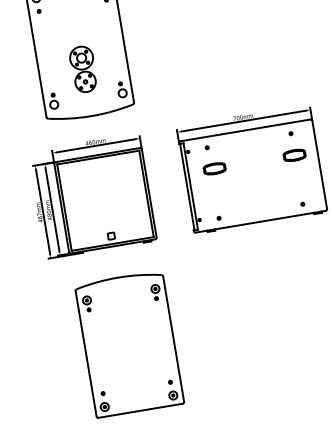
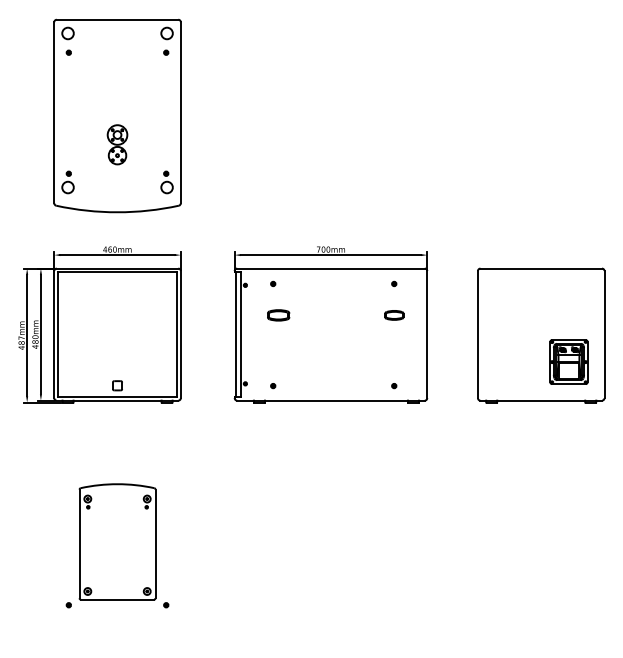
part: (83, 69) -> (117, 144), size x0.6
part: (294, 155) -> (394, 315), size x0.6
part: (214, 168) -> (278, 315), size x0.7
part: (129, 343) -> (117, 541), size x0.6

